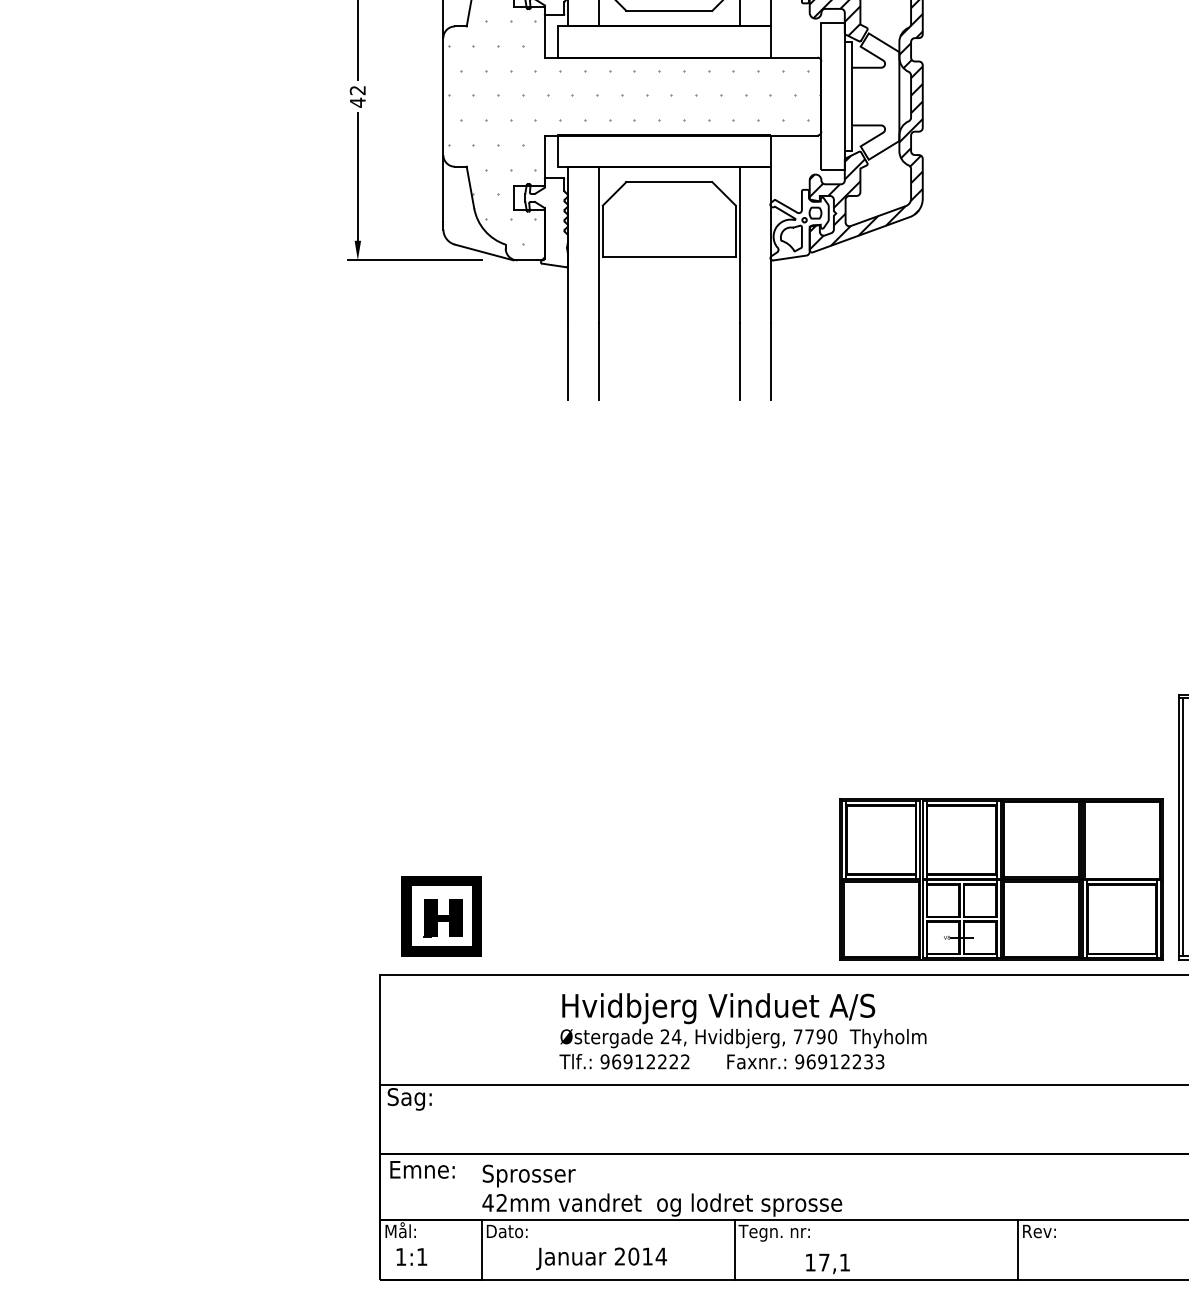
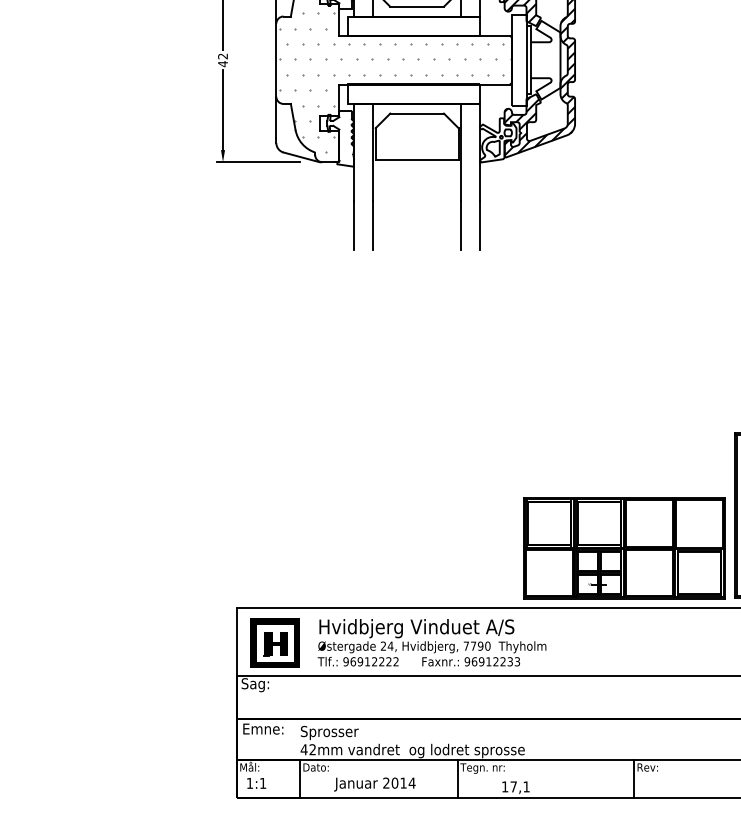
part: (440, 915) -> (274, 642), moved
text: (742, 1030) -> (431, 642), moved

